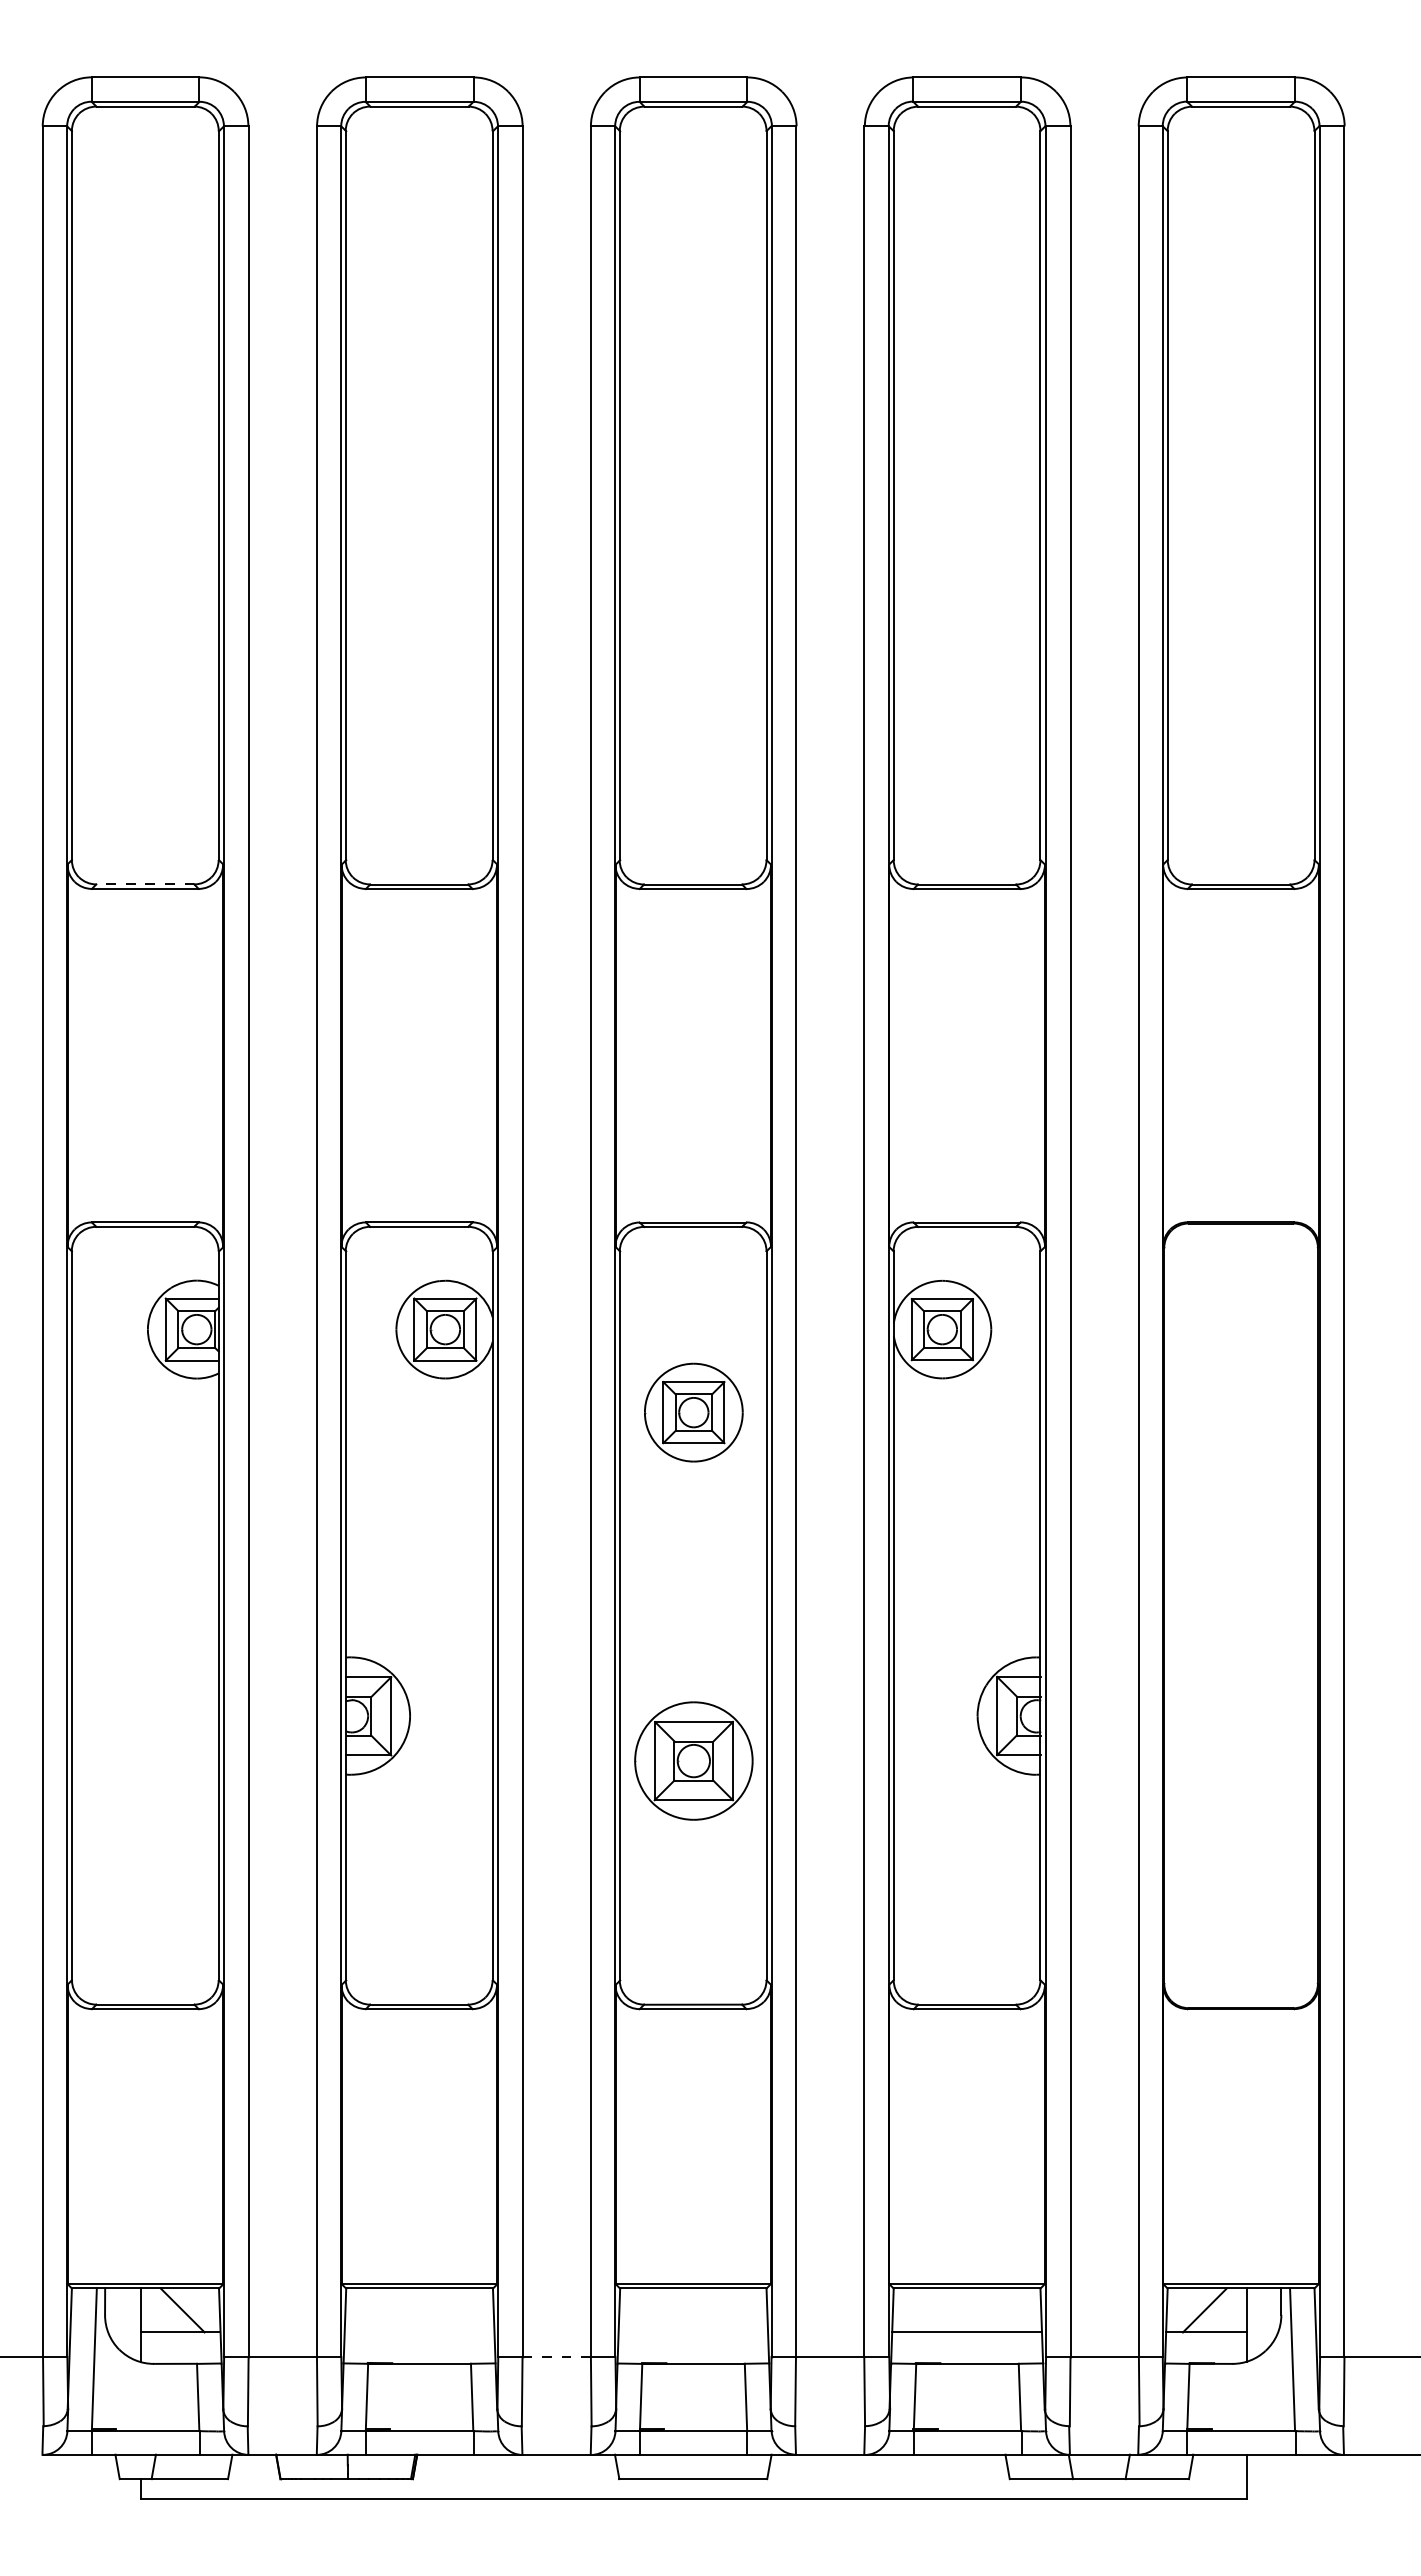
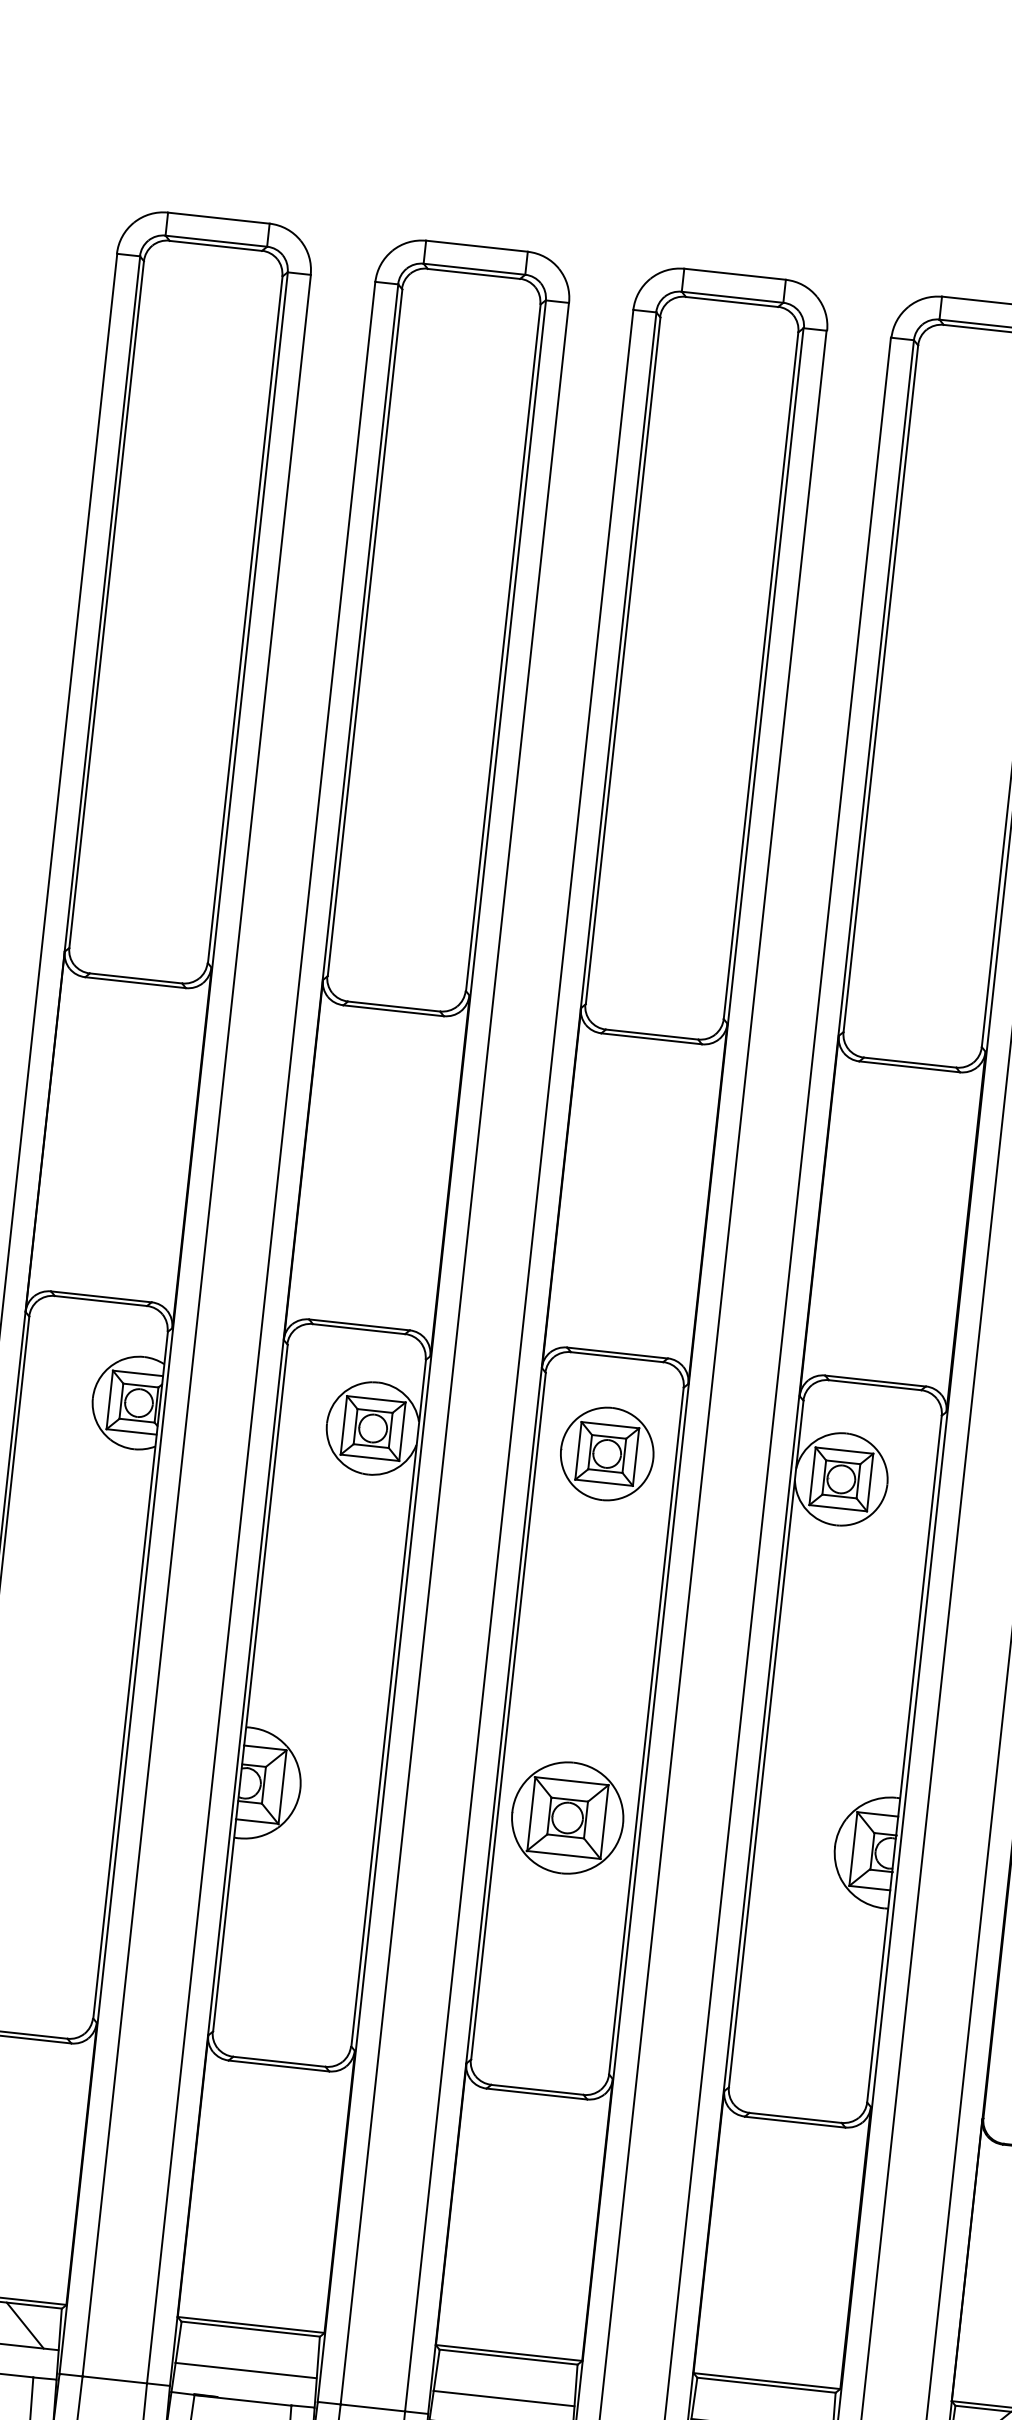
line: (145, 884) -> (136, 978), dashed -> solid
part: (693, 1412) -> (606, 1453), moved
part: (693, 1760) -> (567, 1817), moved
line: (419, 2332) -> (246, 2370), added
line: (693, 2332) -> (504, 2398), added
line: (557, 2357) -> (373, 2408), dashed -> solid

